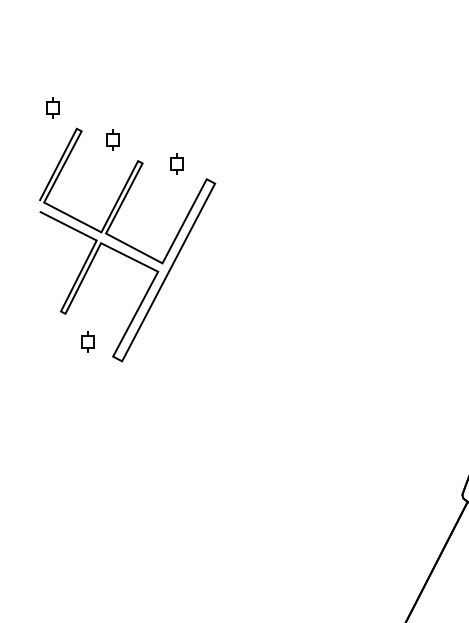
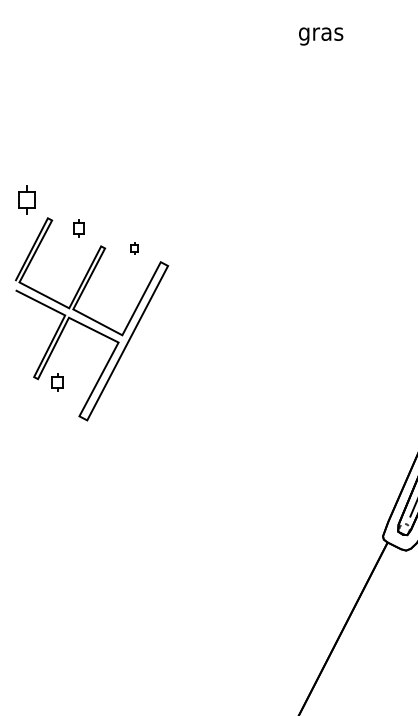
part: (52, 107) -> (26, 199), size x1.6
part: (176, 163) -> (134, 248), size x0.6
part: (87, 341) -> (57, 382), moved

